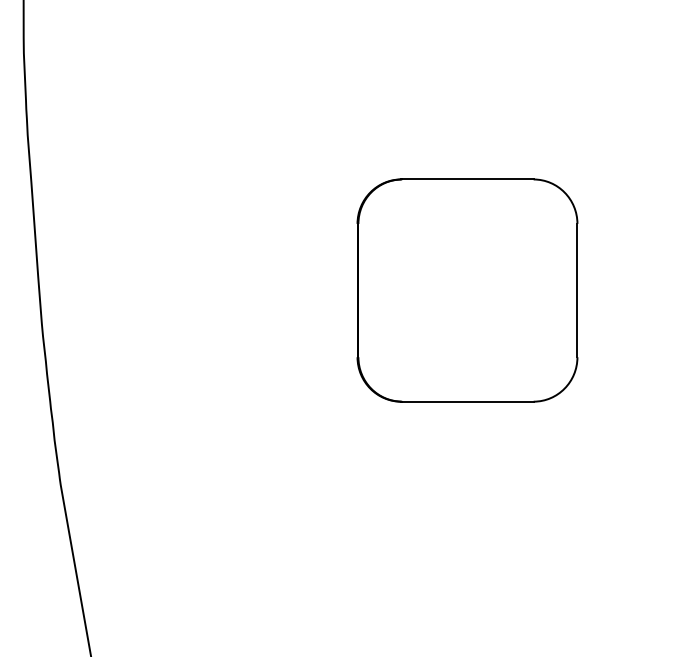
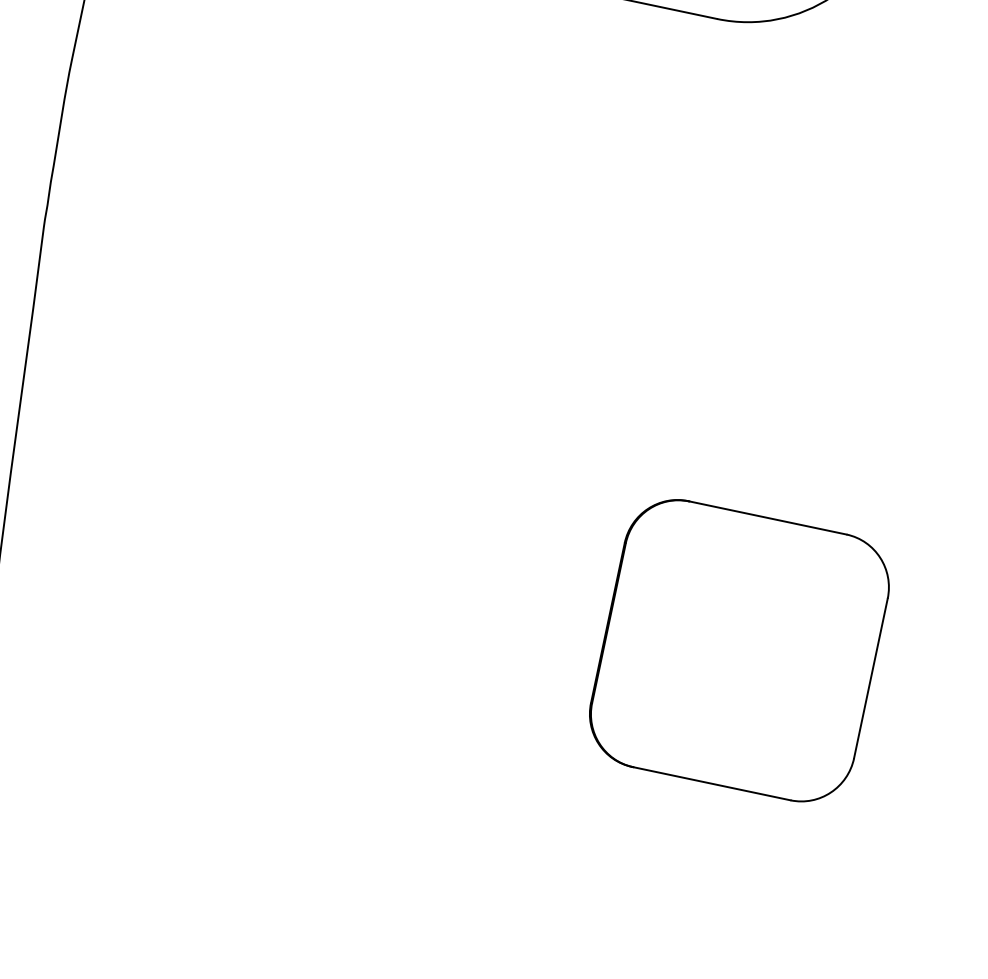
part: (467, 290) -> (739, 650), size x0.7

